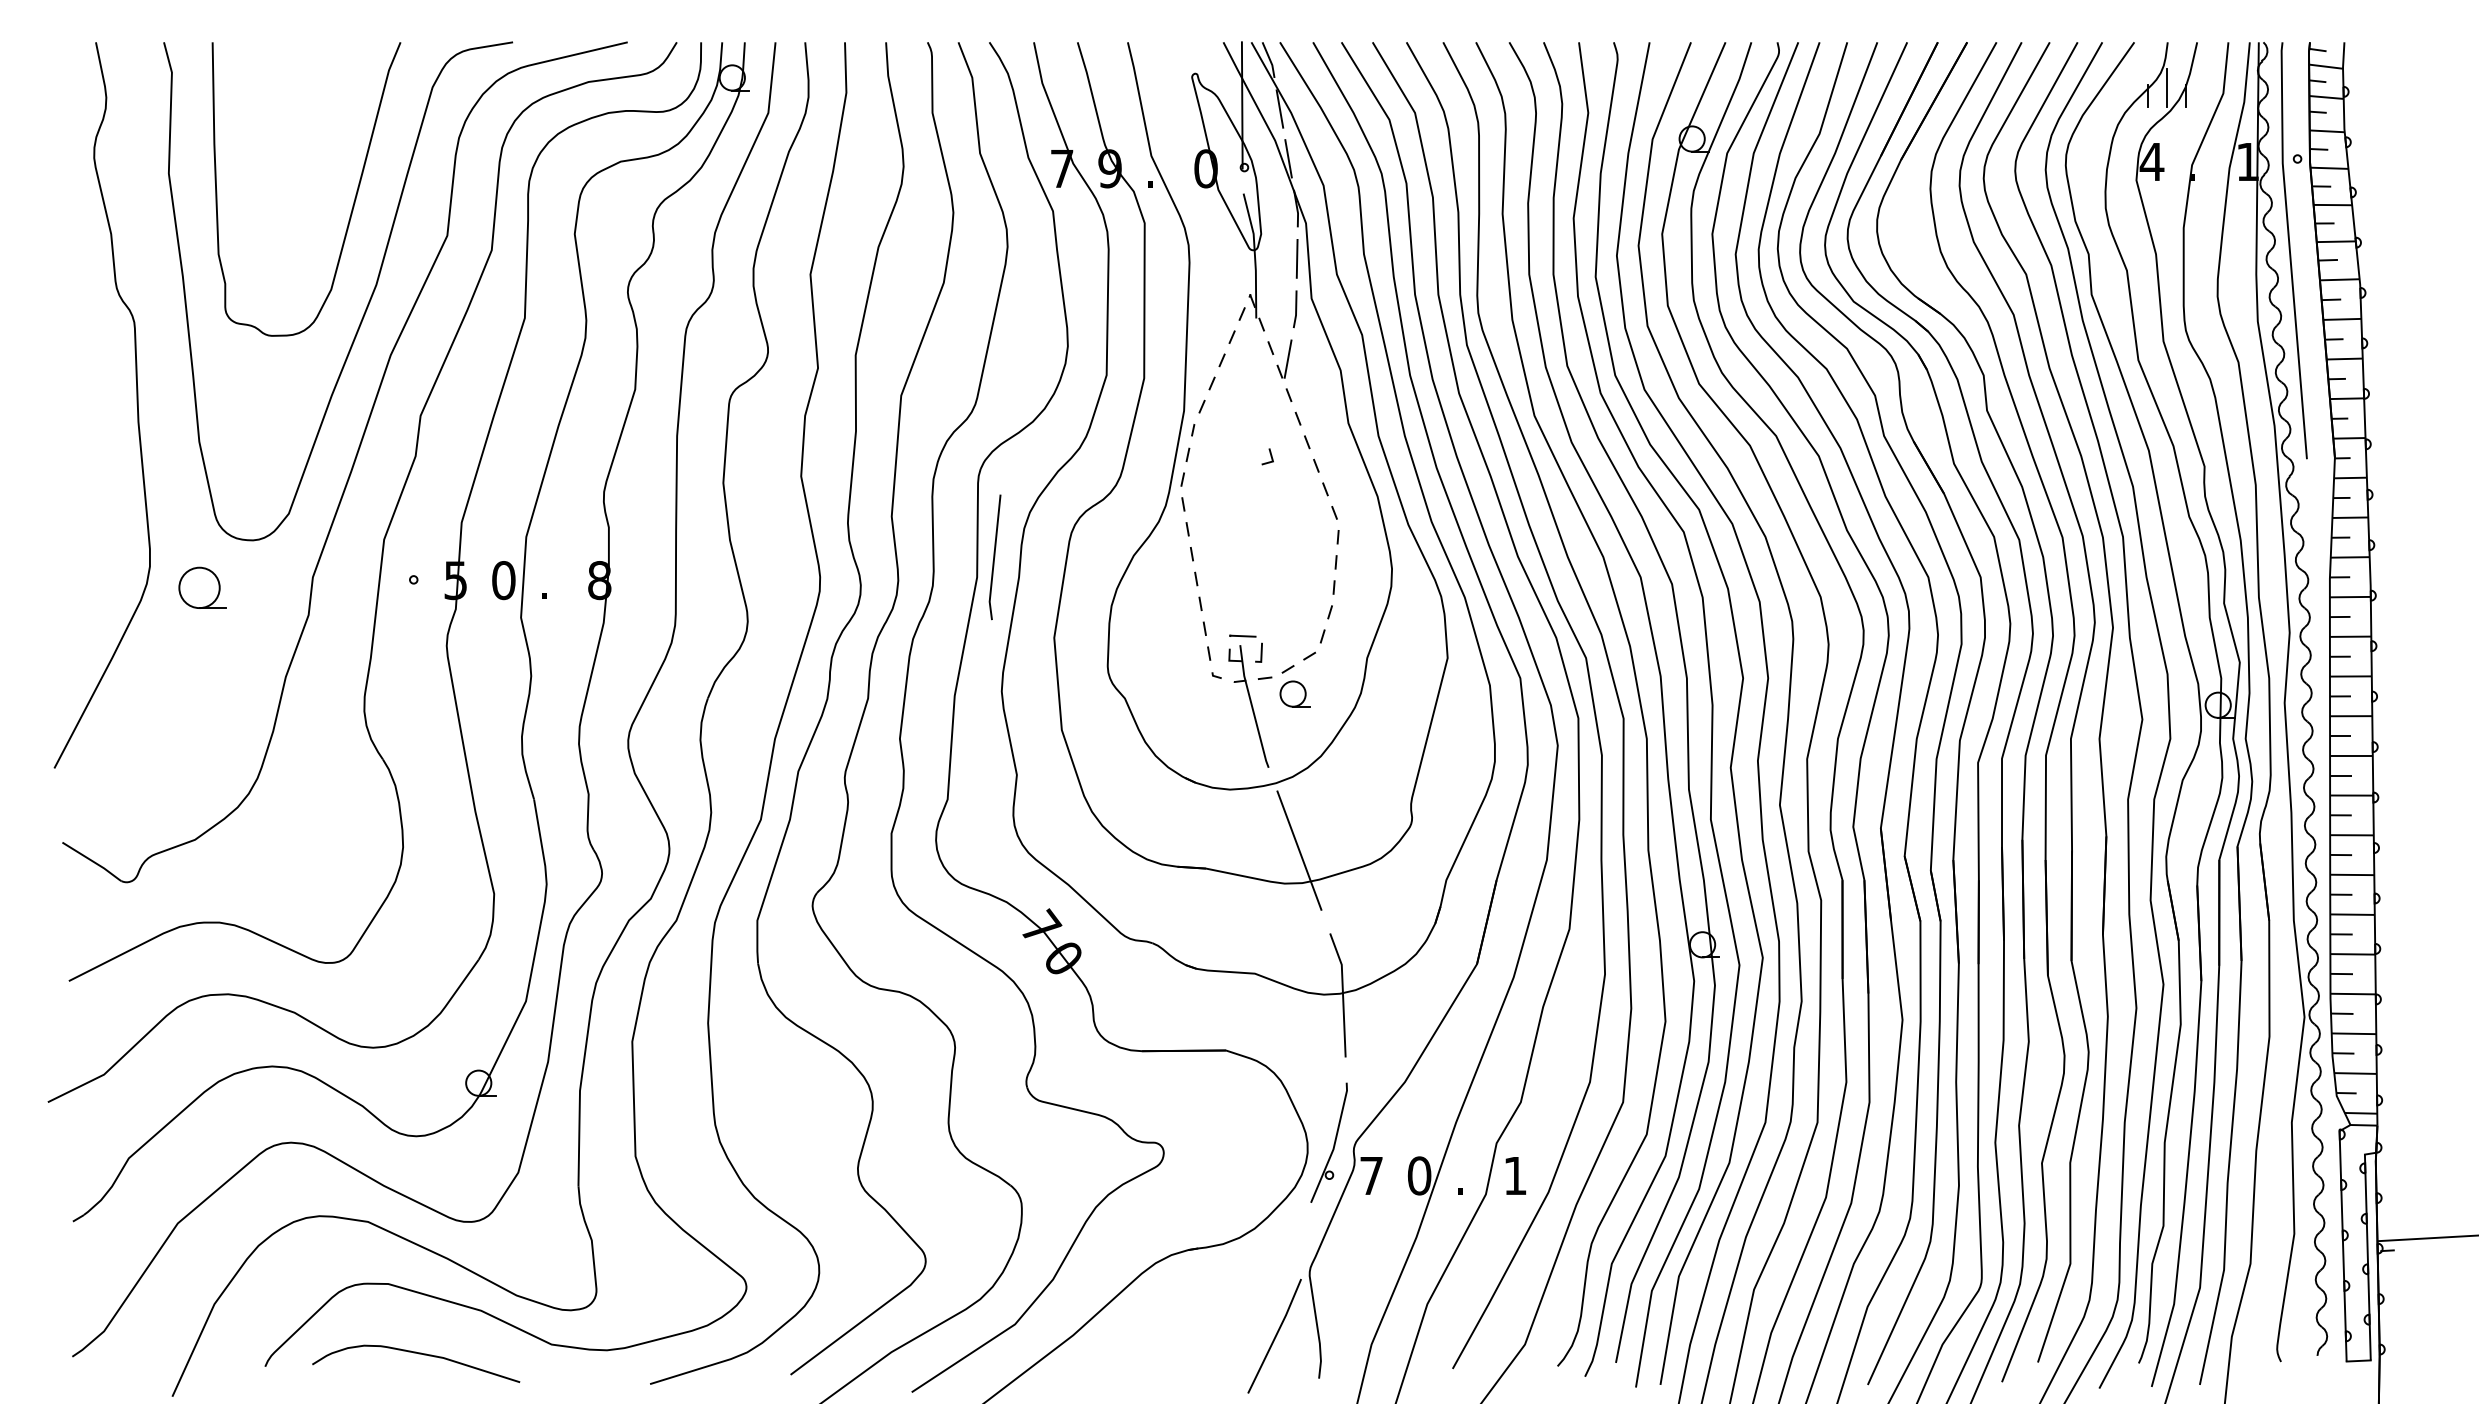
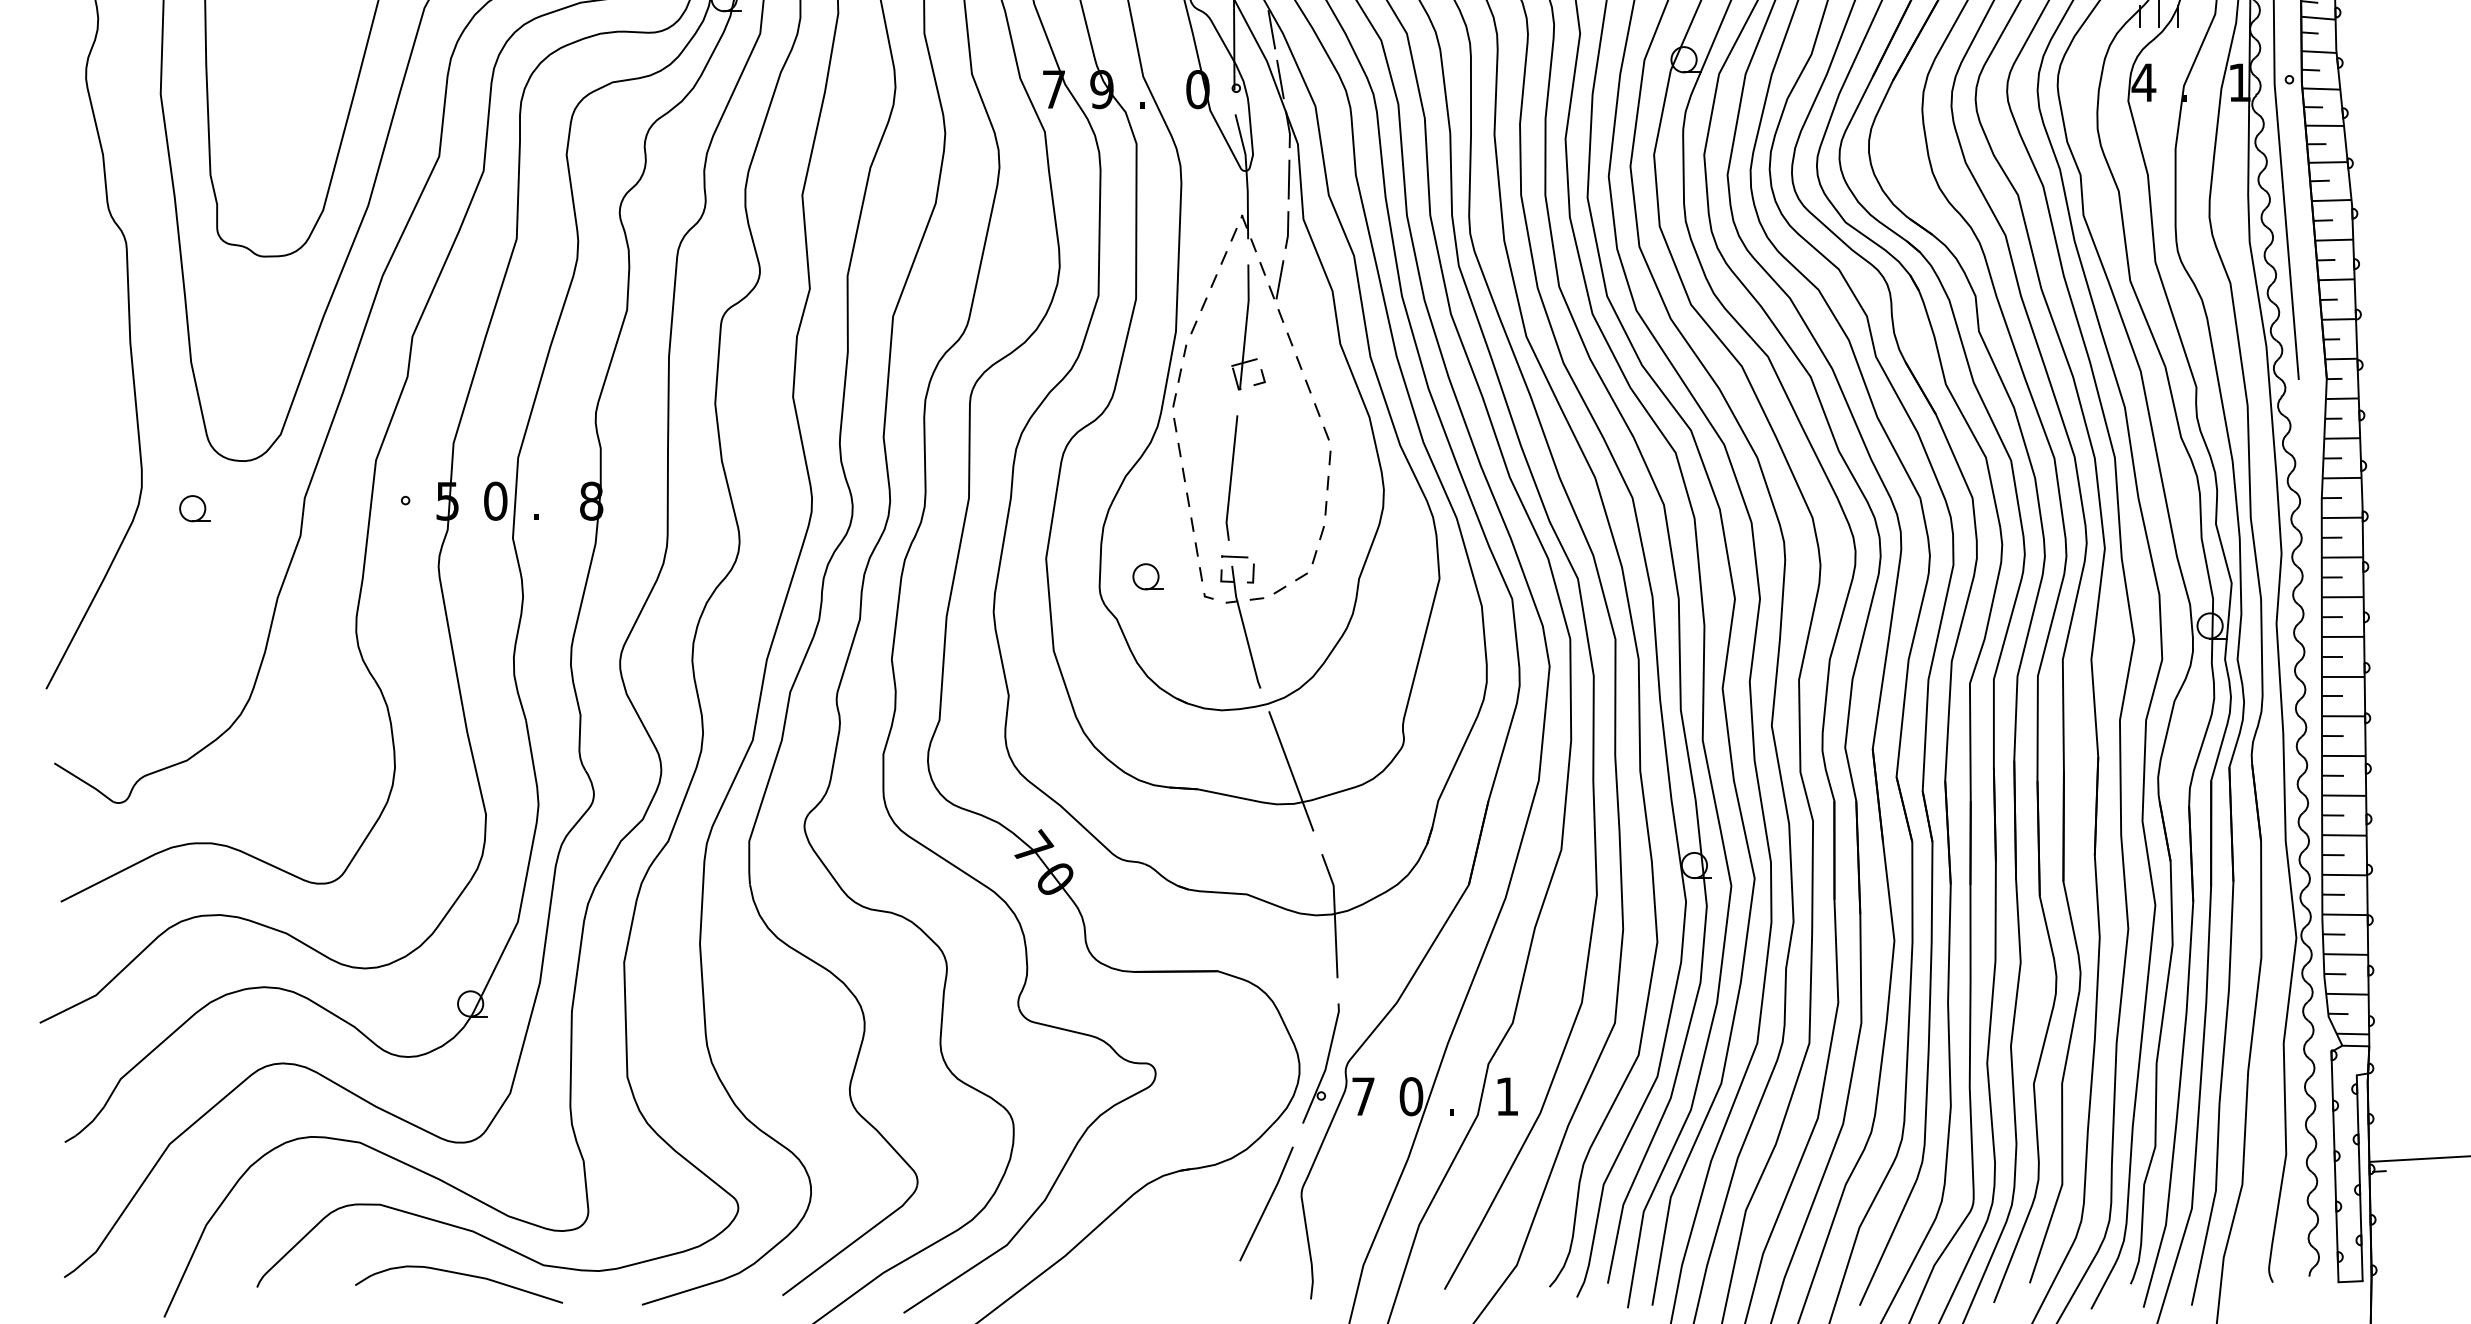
part: (1252, 406) -> (1244, 327), added
line: (994, 557) -> (1231, 478), moved
part: (202, 587) -> (194, 508), size x0.62
part: (1294, 693) -> (1147, 576), moved
line: (1275, 1335) -> (1267, 1203), moved
curve: (418, 1354) -> (461, 1275), moved

